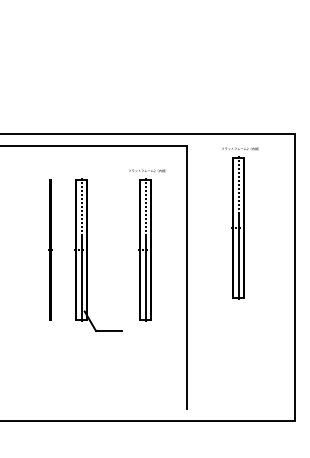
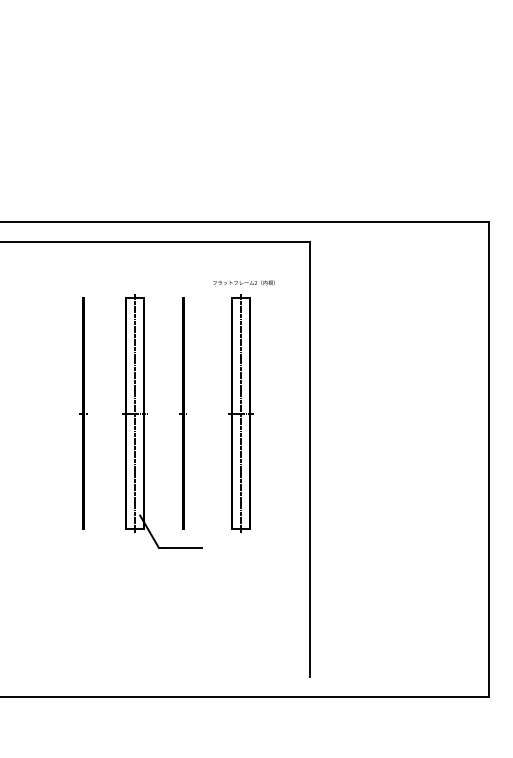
part: (240, 223) -> (398, 369), removed
part: (110, 249) -> (182, 412), added

